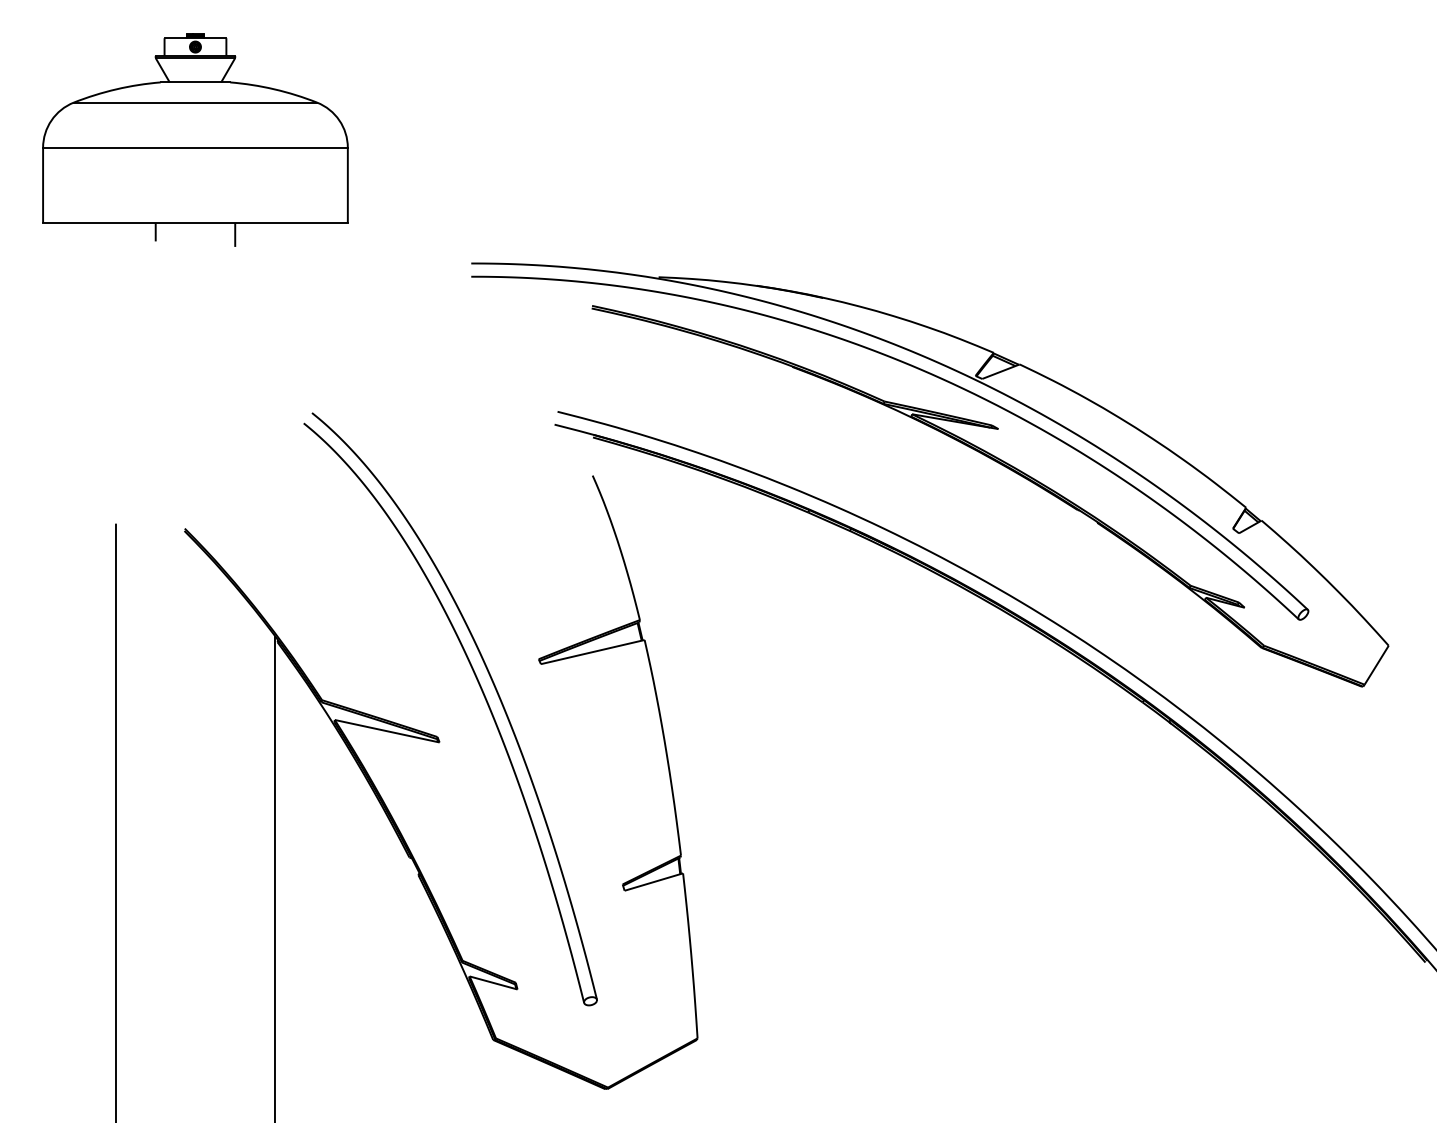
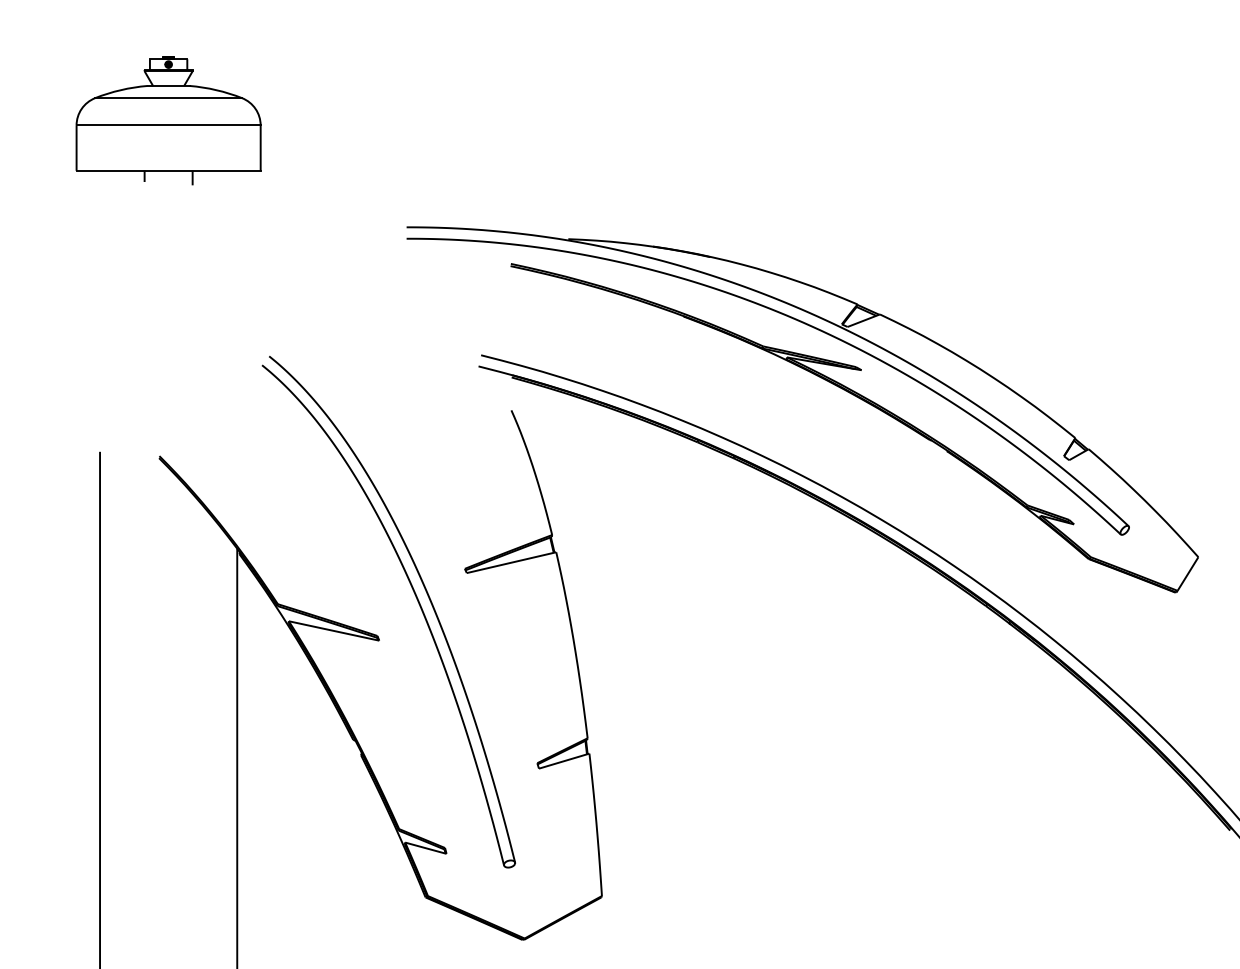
part: (195, 139) -> (168, 120), size x0.7

